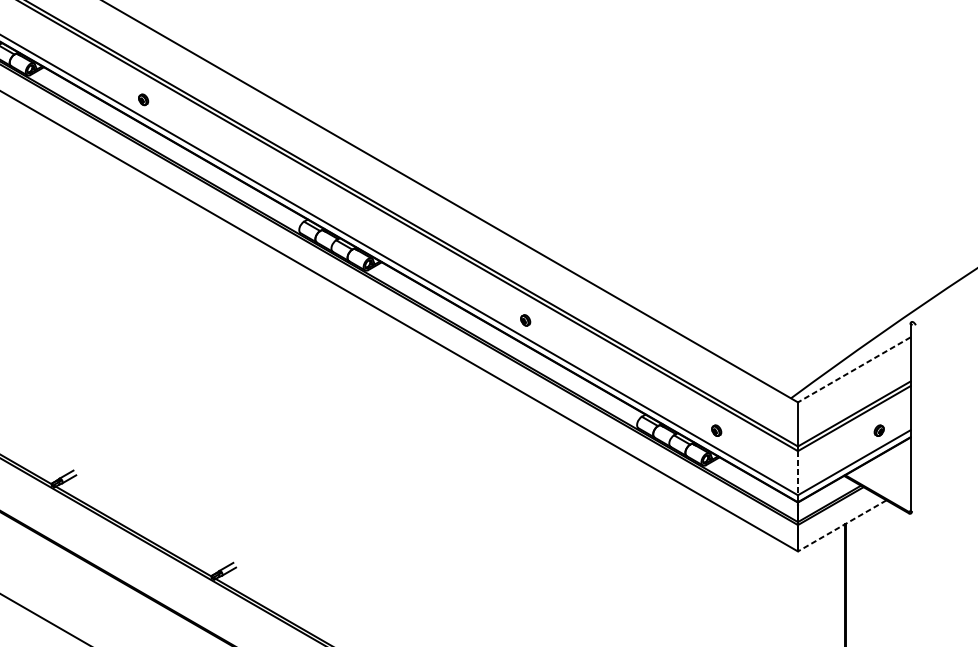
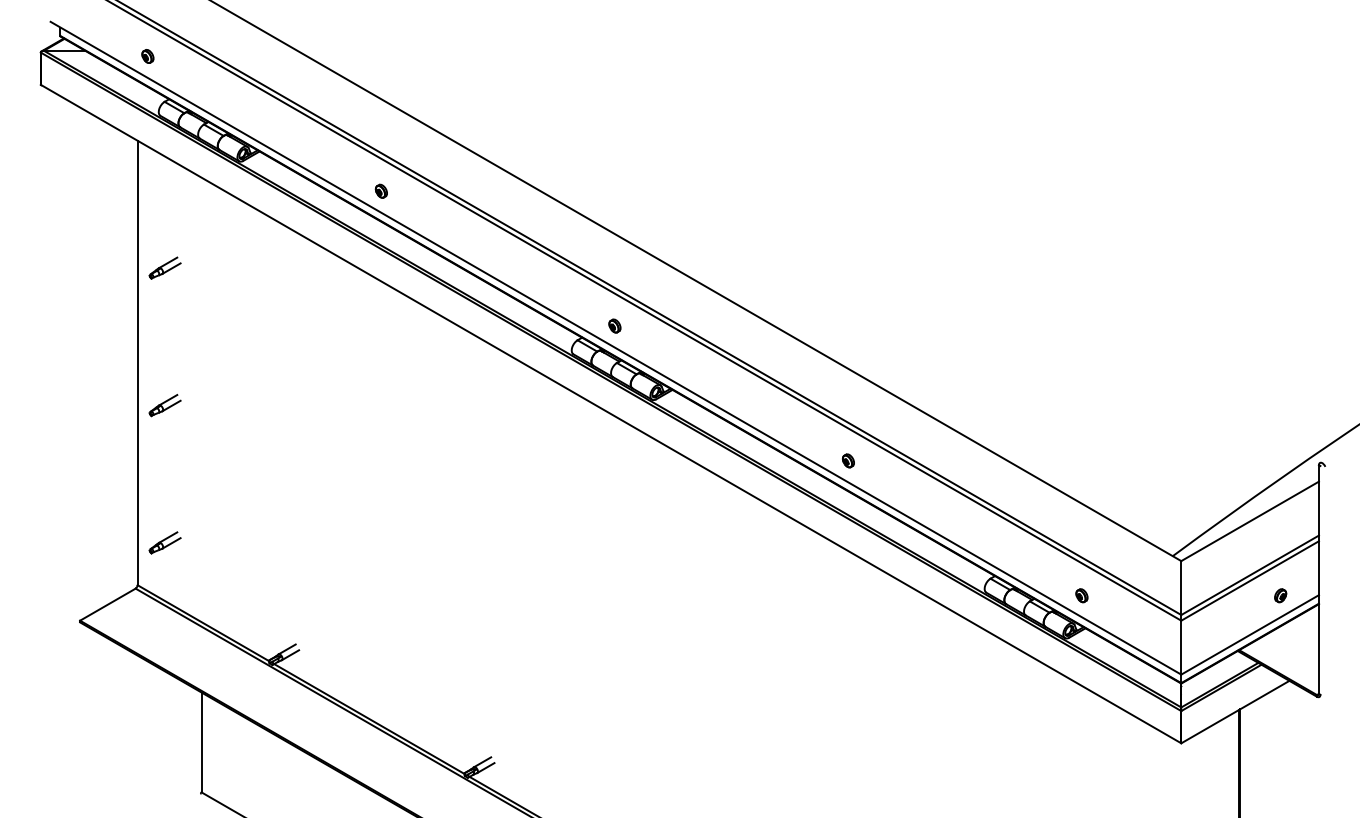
part: (334, 209) -> (614, 325), added
line: (853, 369) -> (1249, 521), dashed -> solid
line: (798, 473) -> (1181, 647), dashed -> solid
line: (841, 526) -> (1234, 712), dashed -> solid

